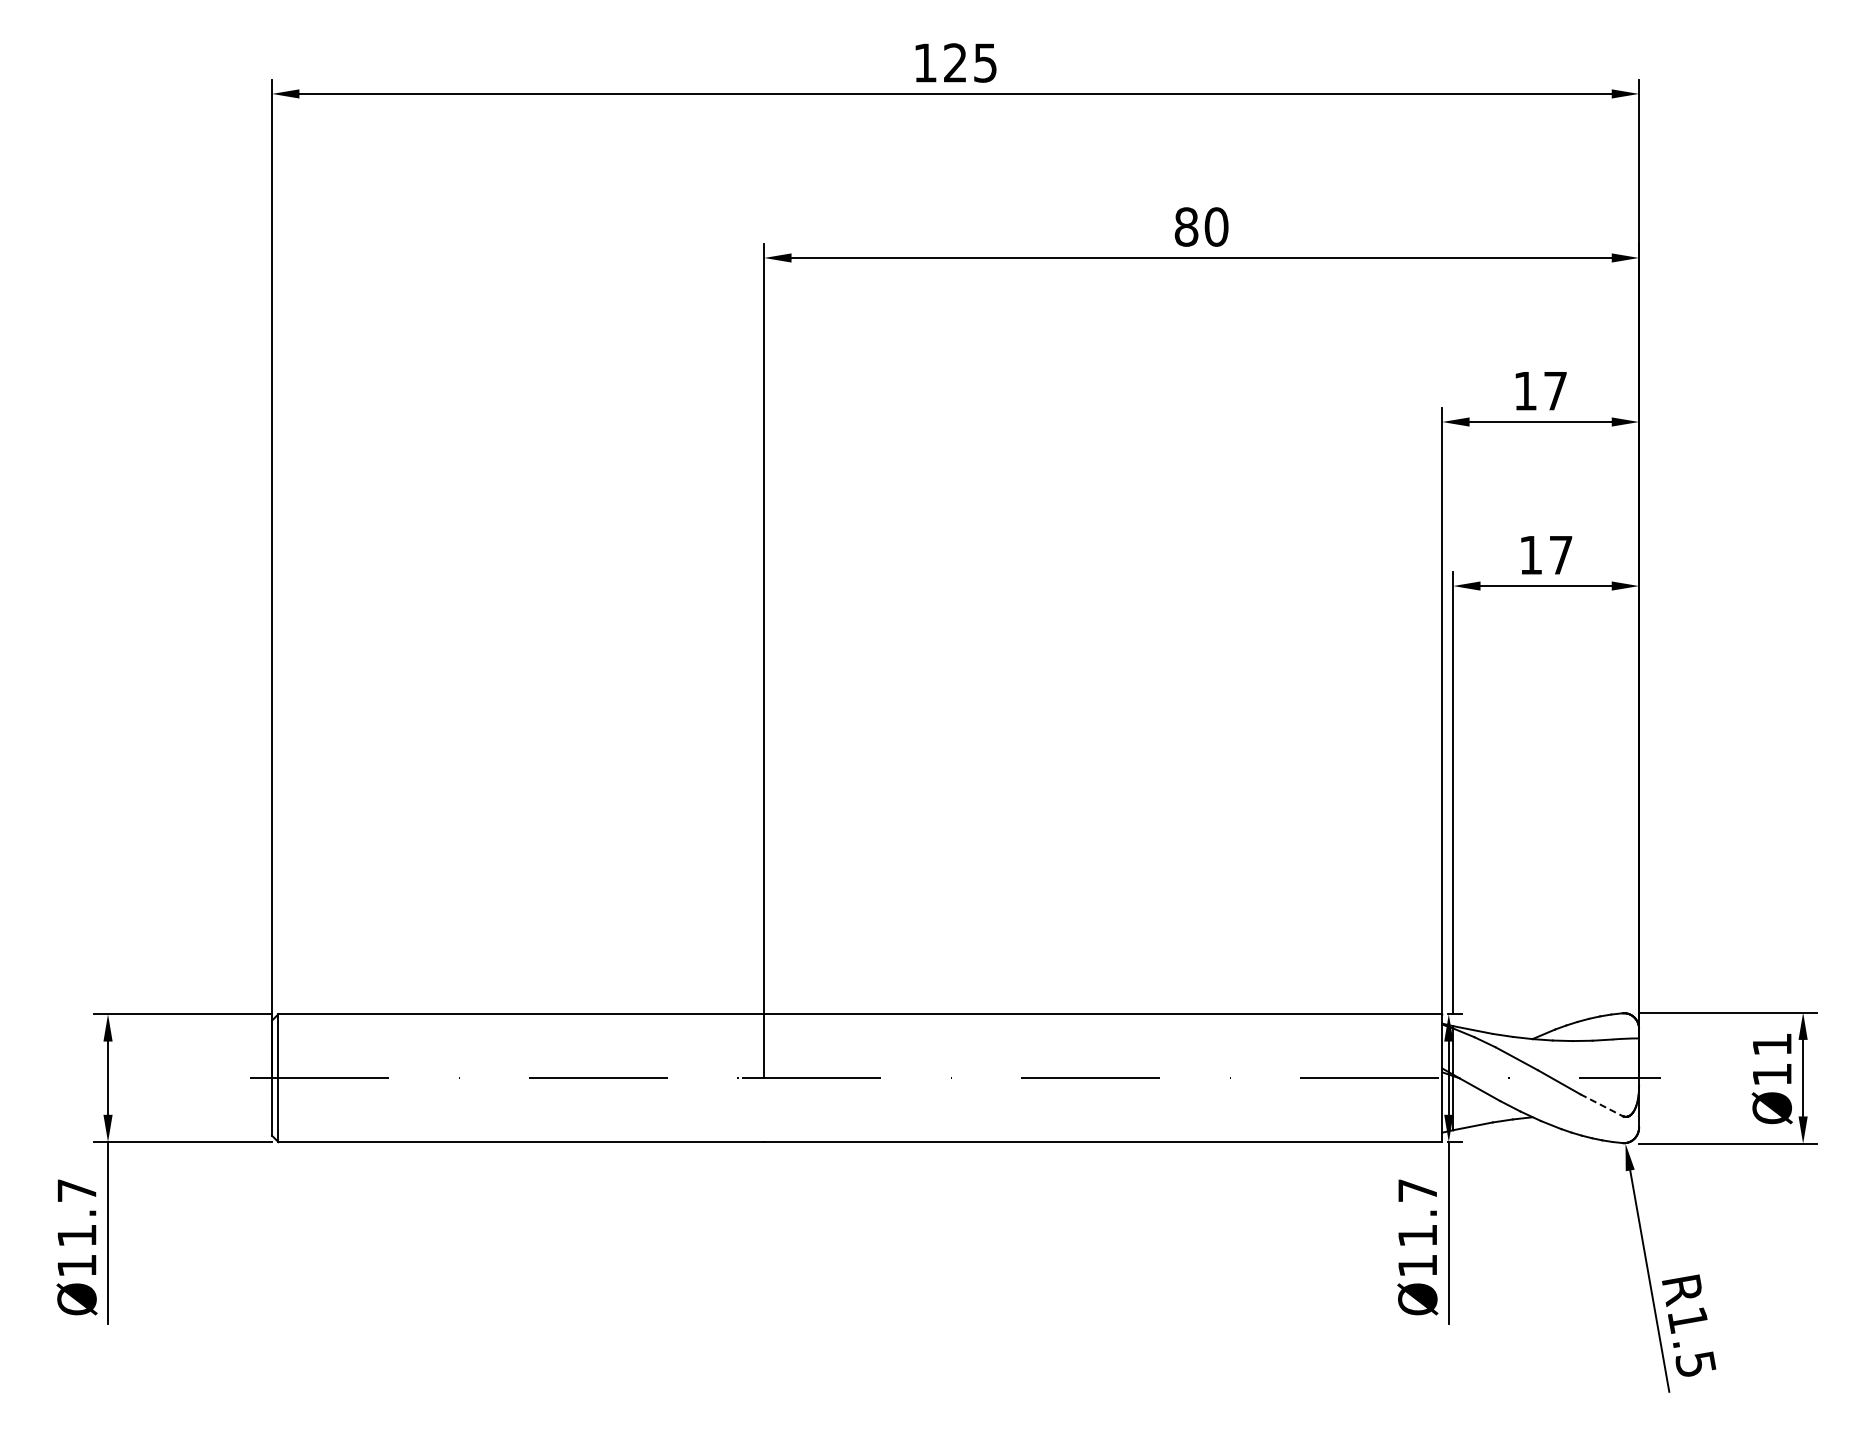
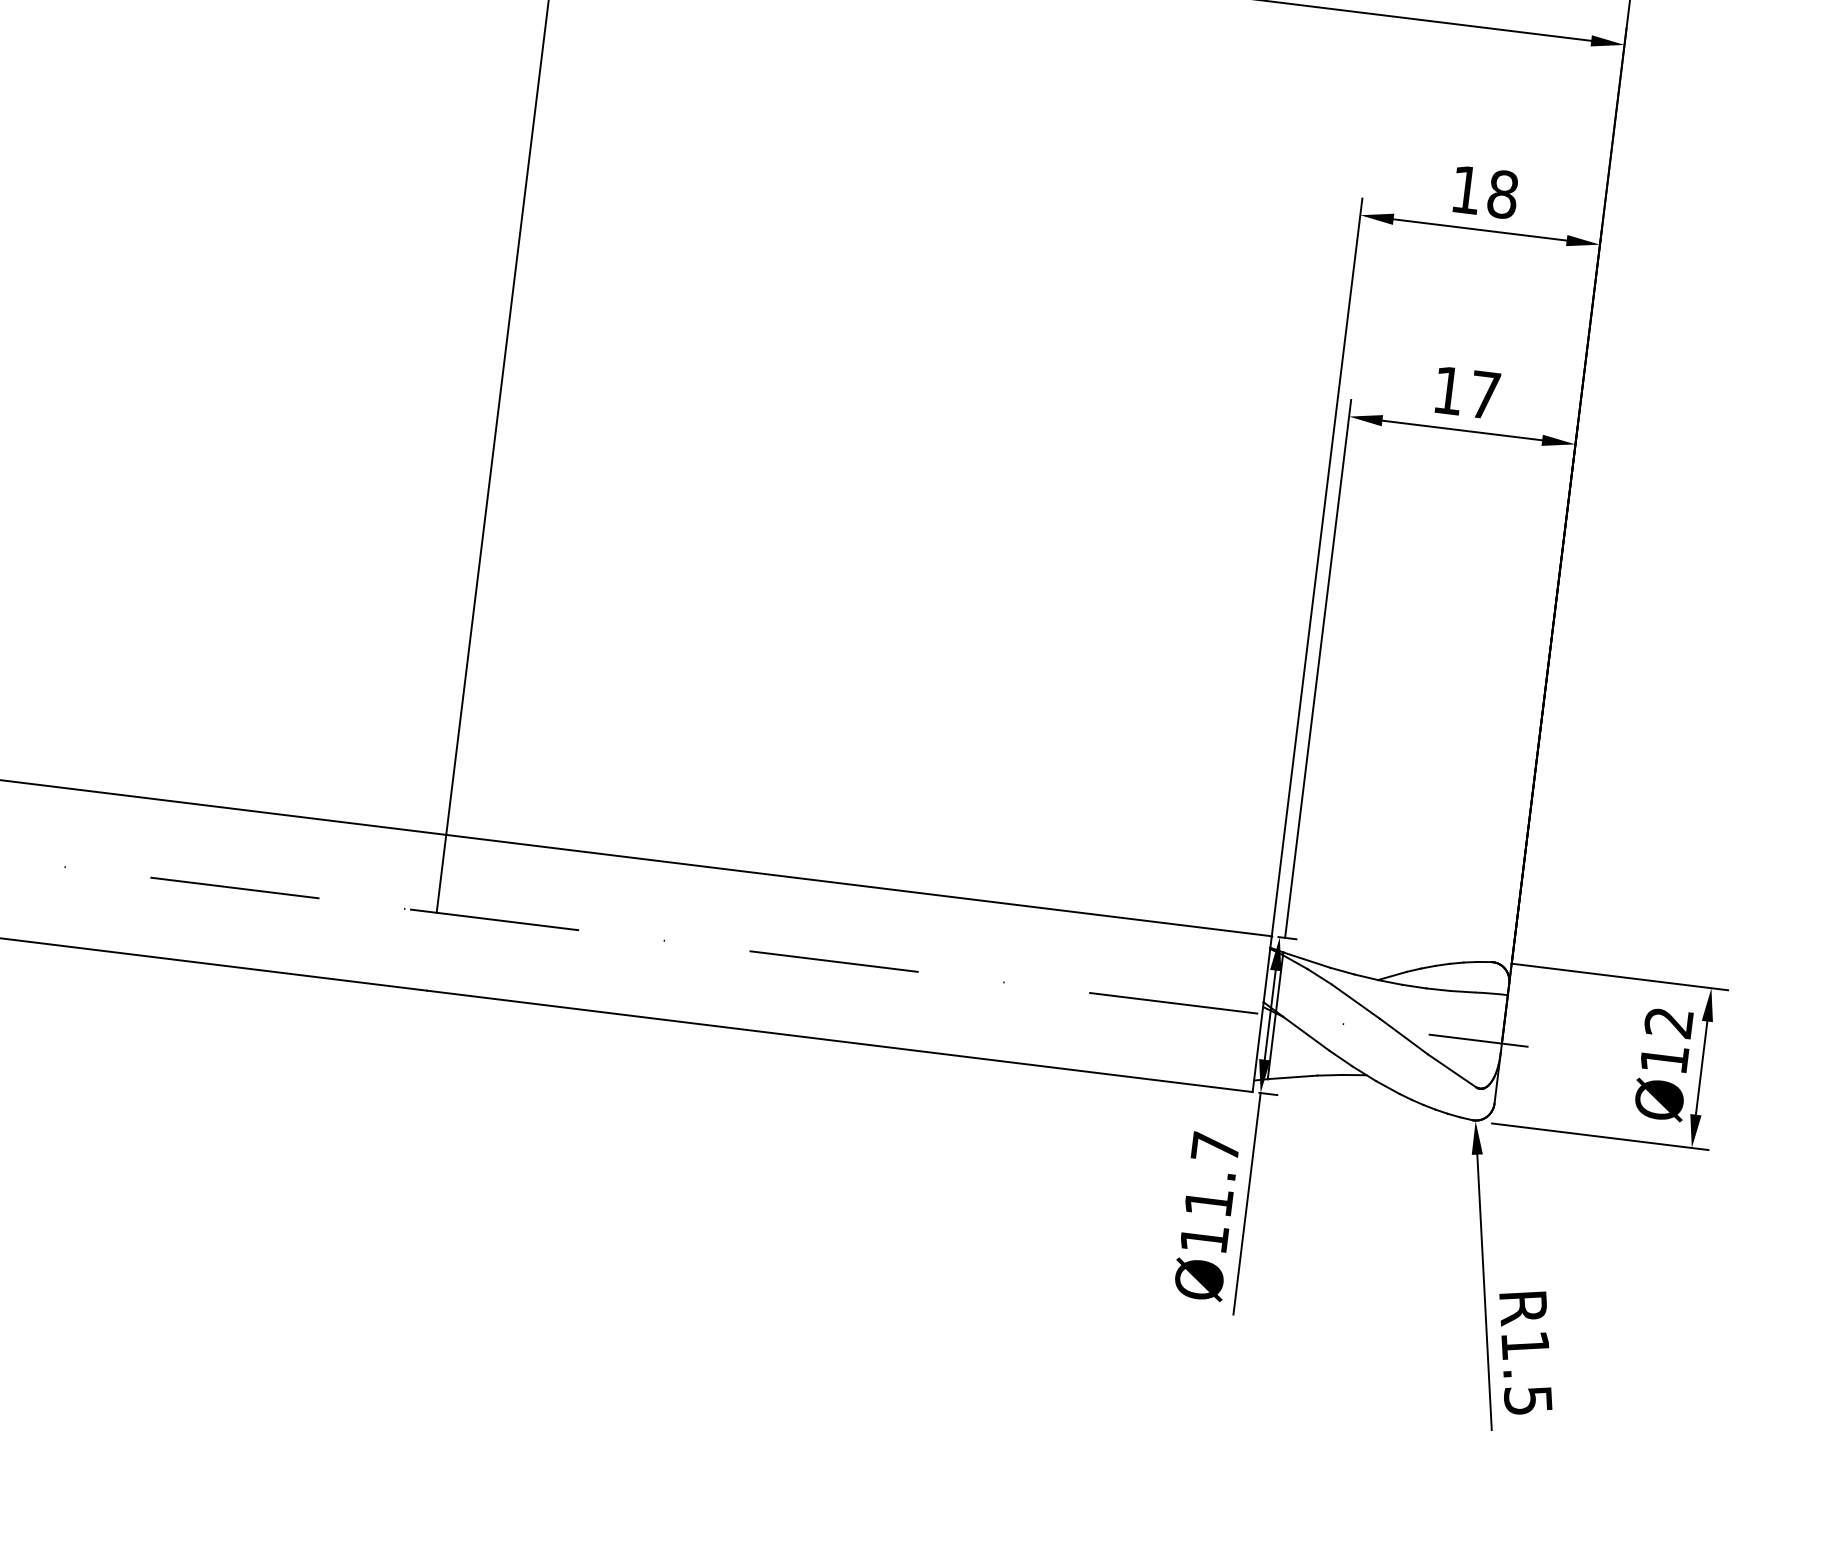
text: (1555, 390) -> (1502, 193), 17 -> 18
text: (1771, 1044) -> (1668, 1022), Ø11 -> Ø12
line: (1601, 1105) -> (1452, 1071), dashed -> solid

